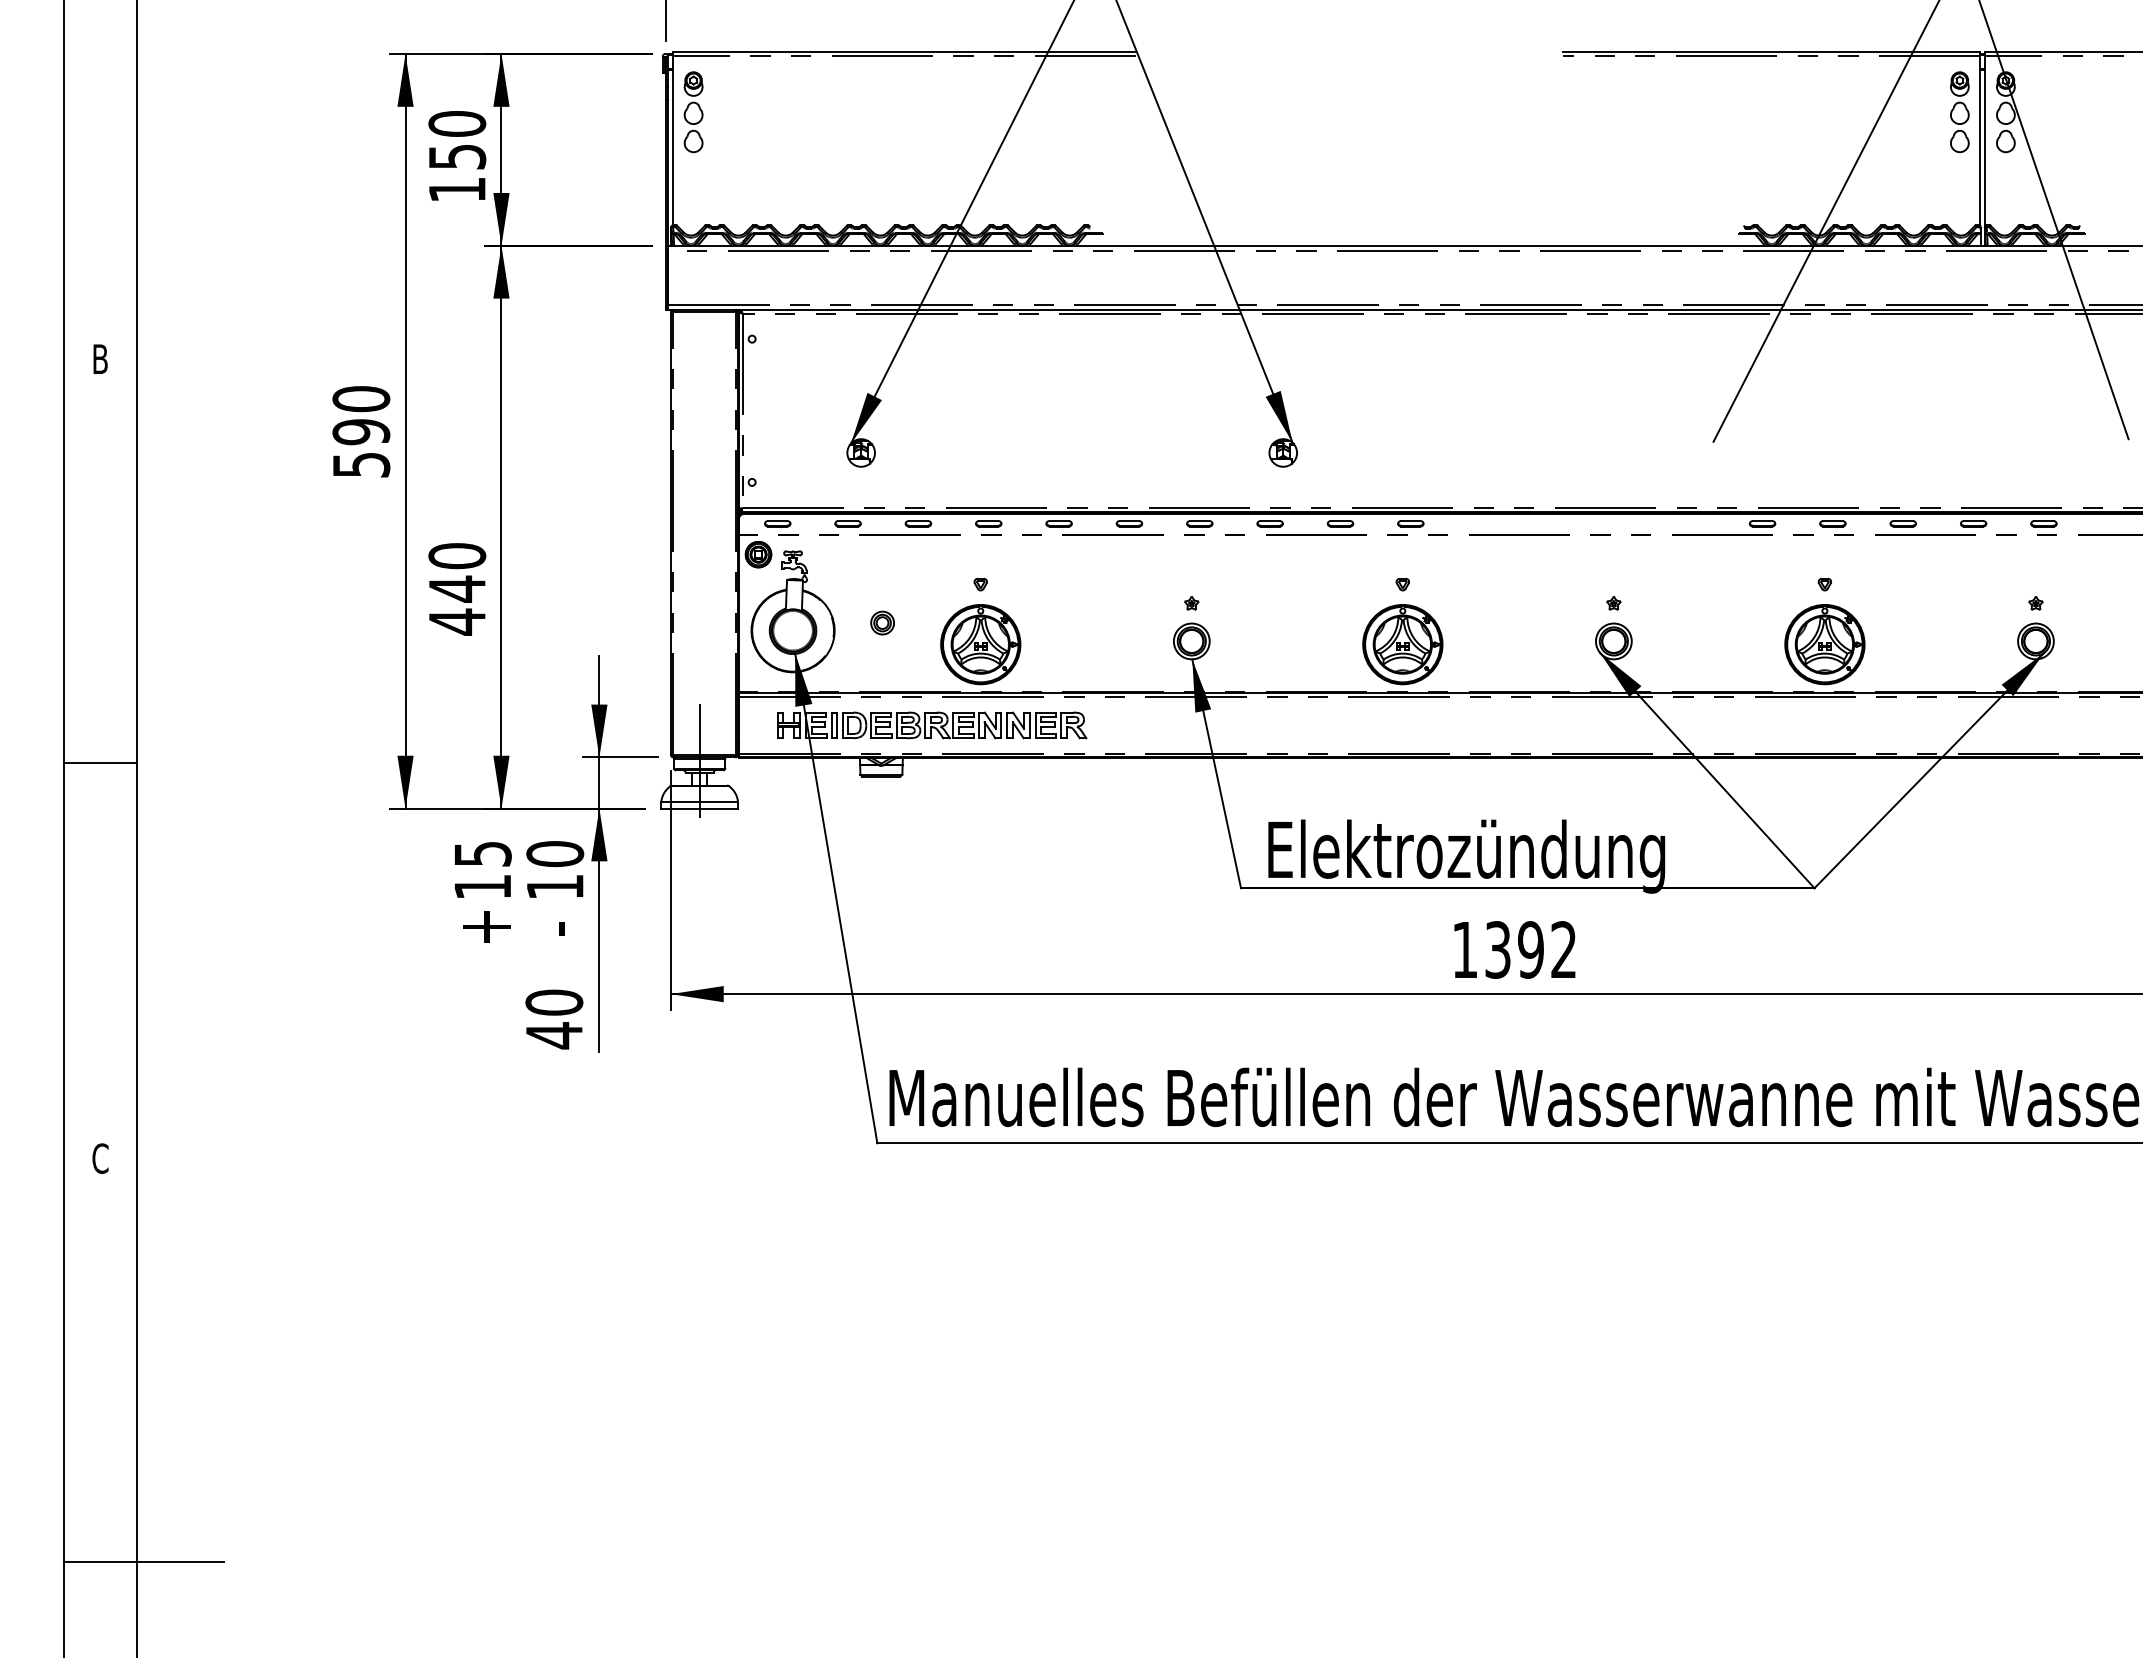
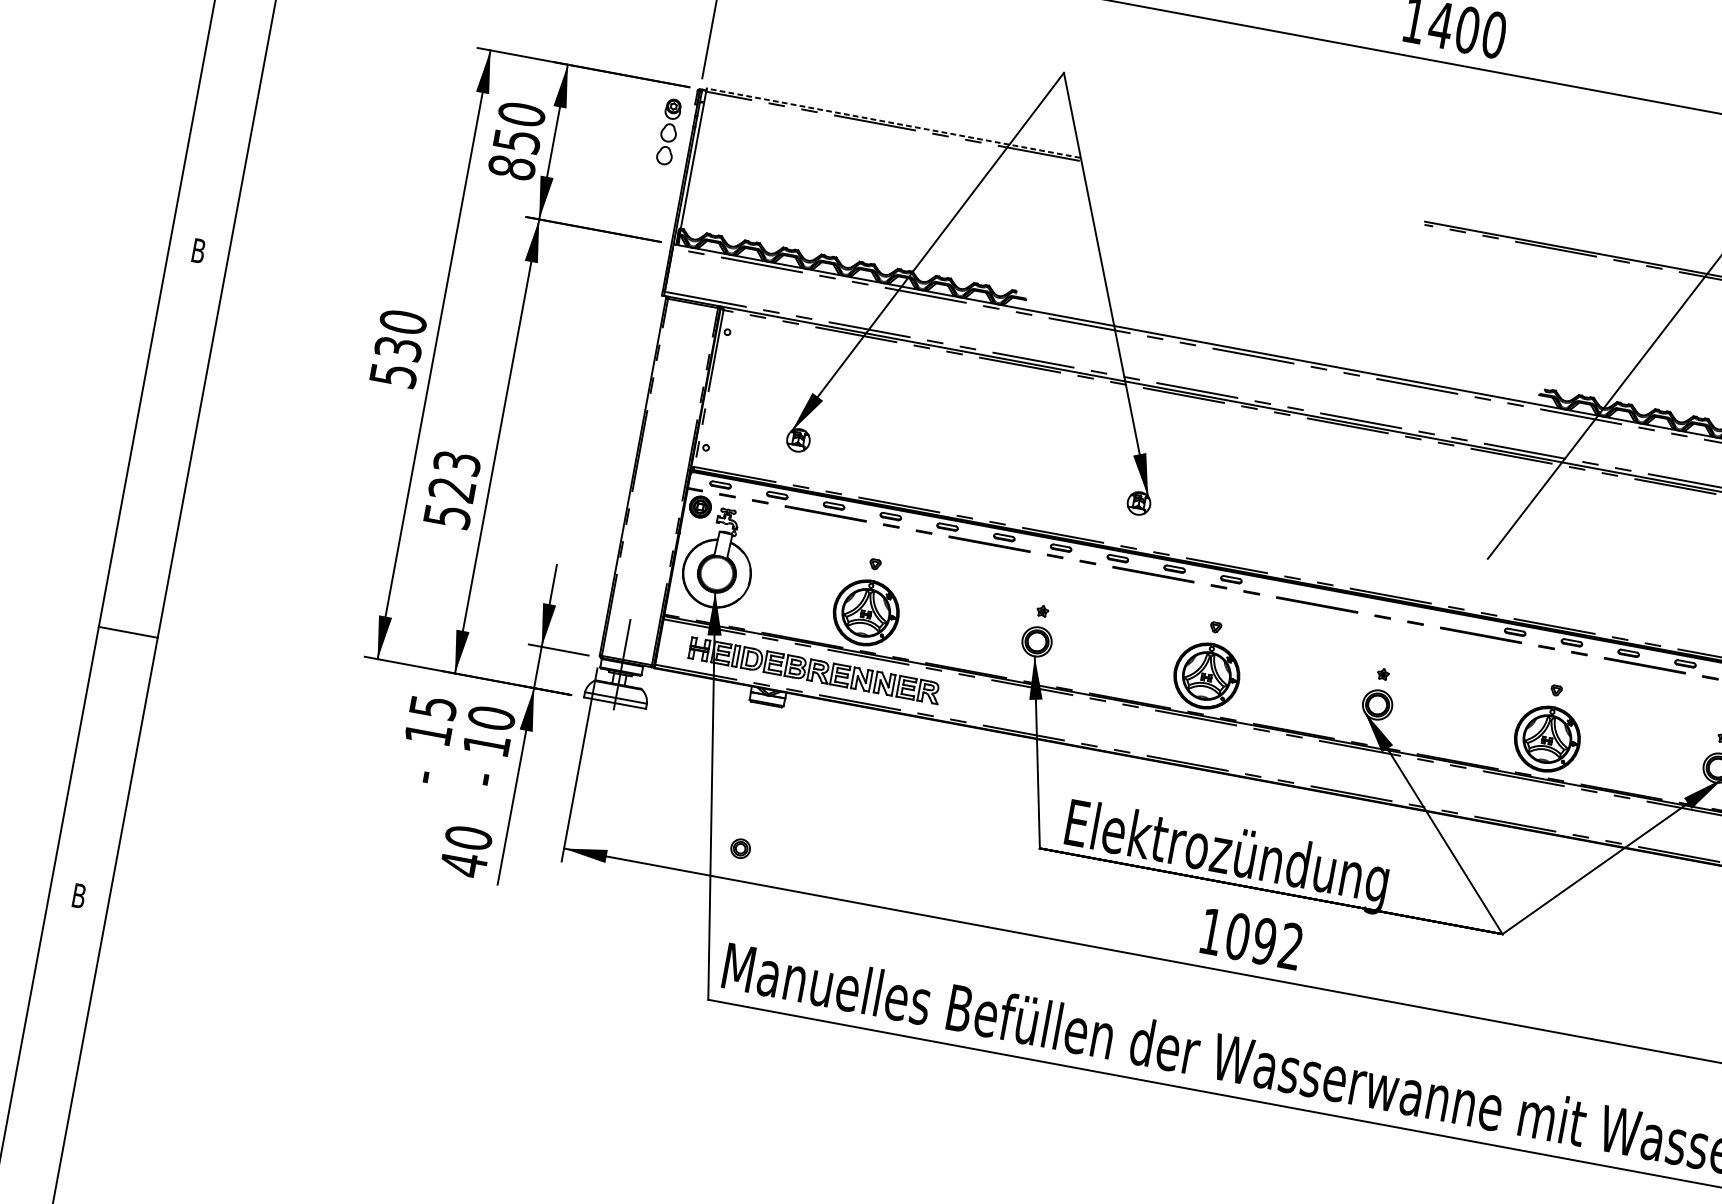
line: (904, 51) -> (893, 122), solid -> dashed
part: (693, 112) -> (668, 132), moved
text: (457, 189) -> (512, 167), 150 -> 850
text: (361, 432) -> (398, 349), 590 -> 530
text: (457, 589) -> (452, 490), 440 -> 523
part: (882, 622) -> (740, 848), moved
line: (100, 762) -> (128, 632), moved
text: (486, 928) -> (425, 768), + -> -
text: (1498, 949) -> (1238, 936), 1392 -> 1092
text: (100, 1158) -> (79, 895), C -> B

